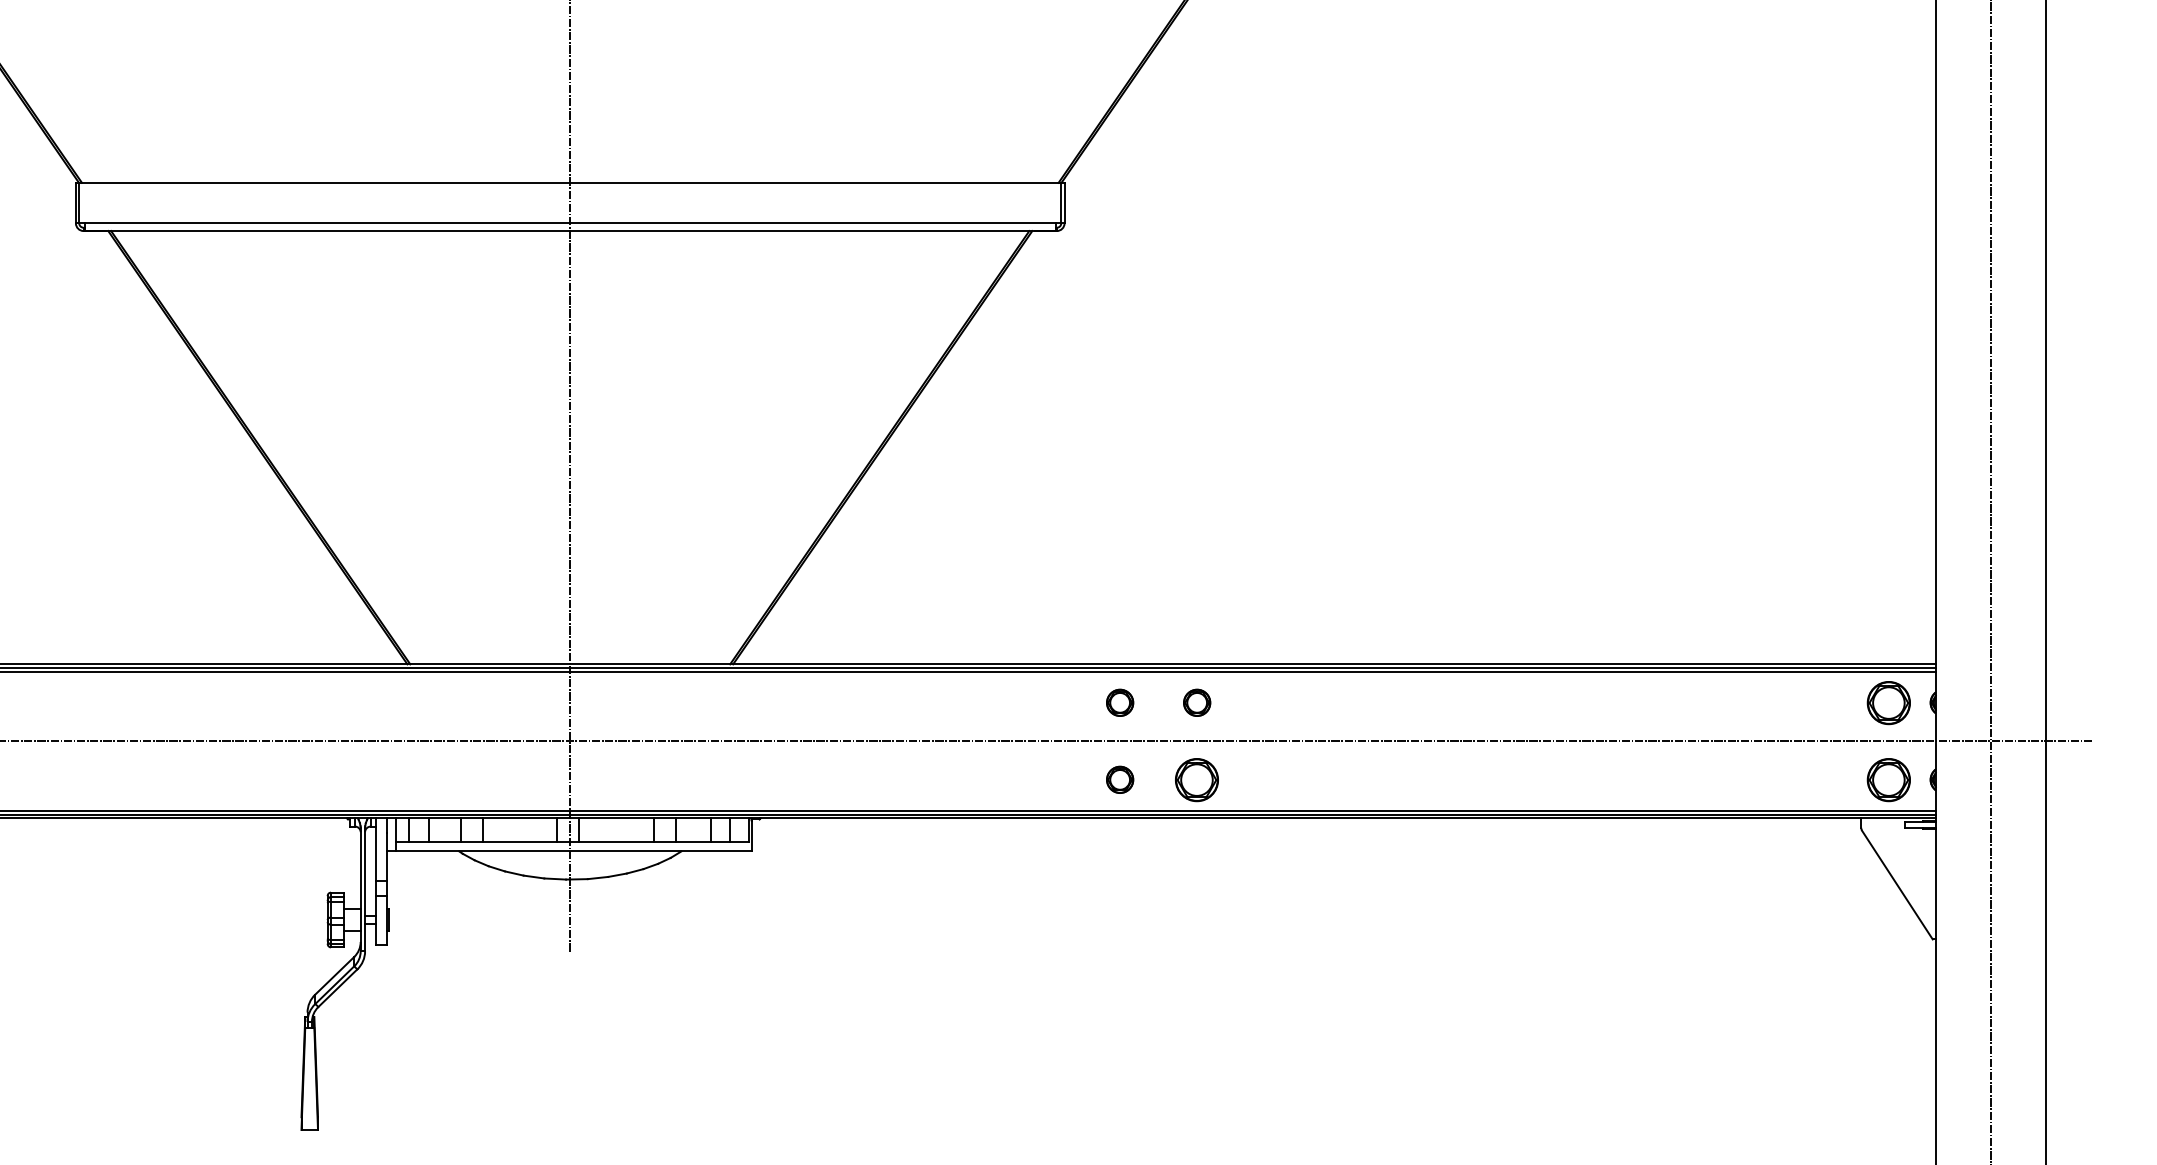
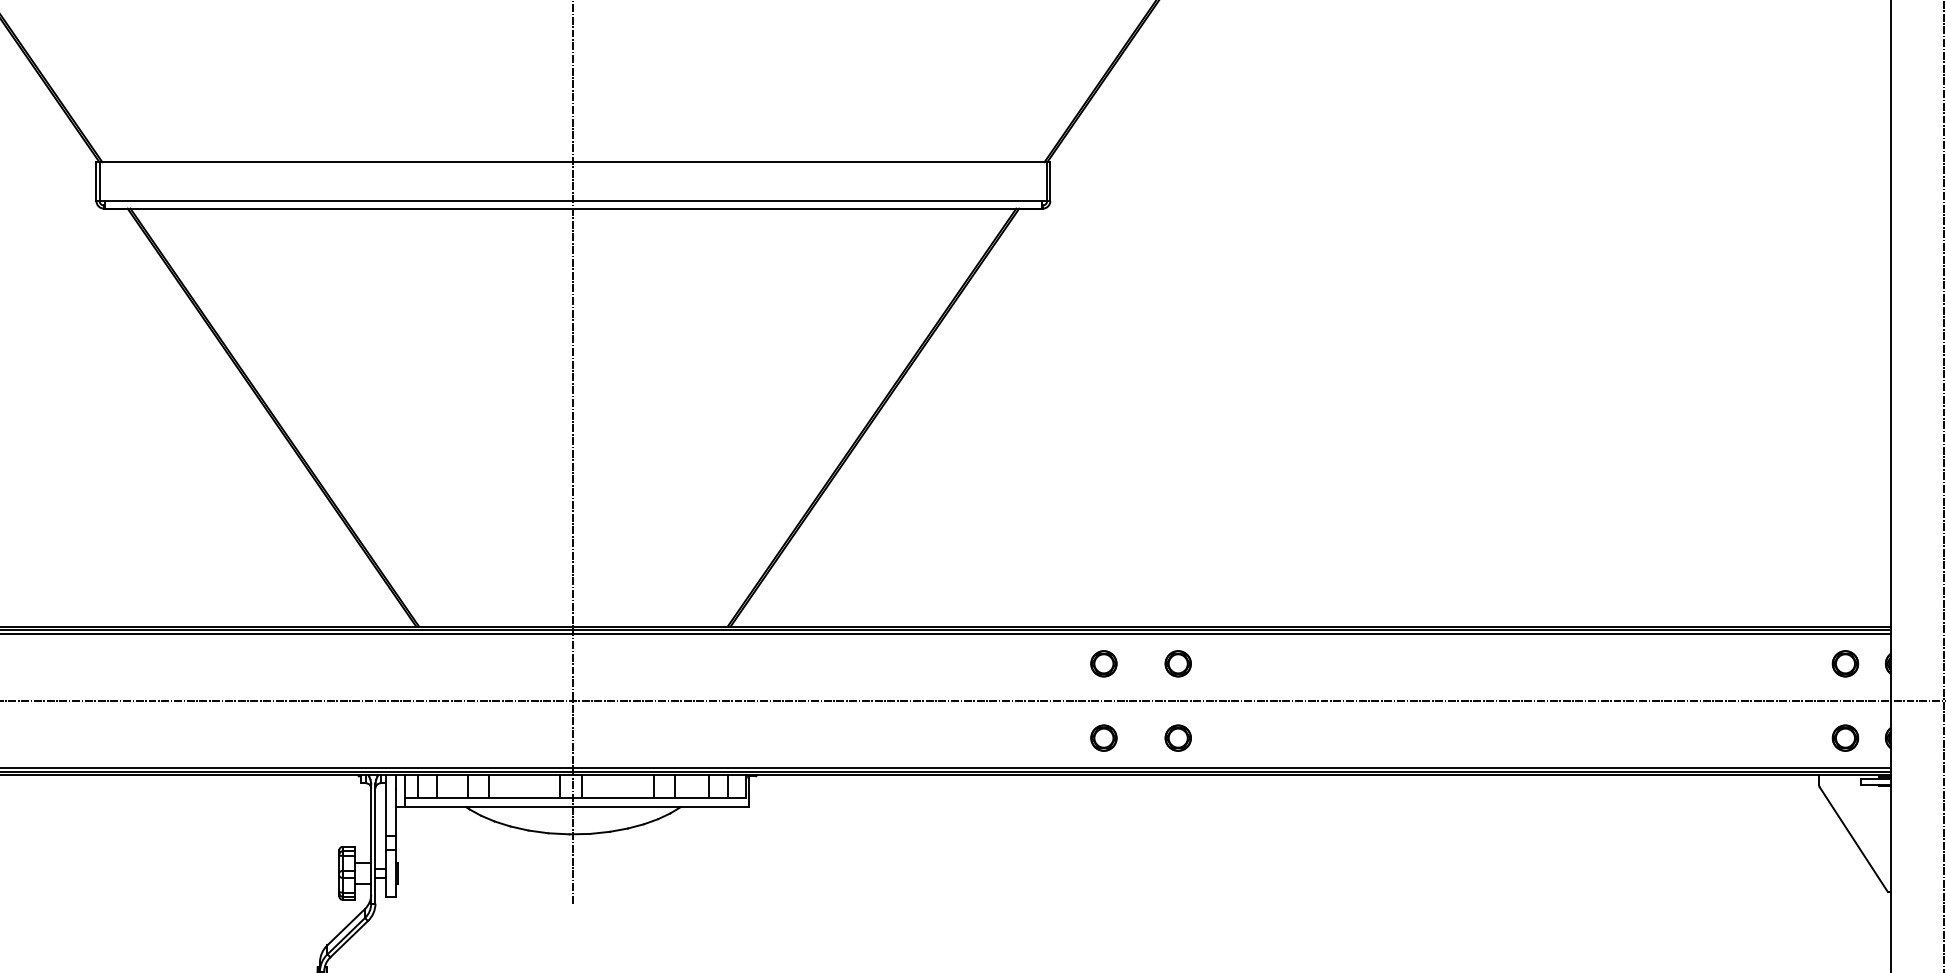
part: (1888, 702) -> (1845, 663), size x0.62
part: (1197, 779) -> (1178, 737), size x0.62
part: (1888, 779) -> (1845, 737), size x0.62

